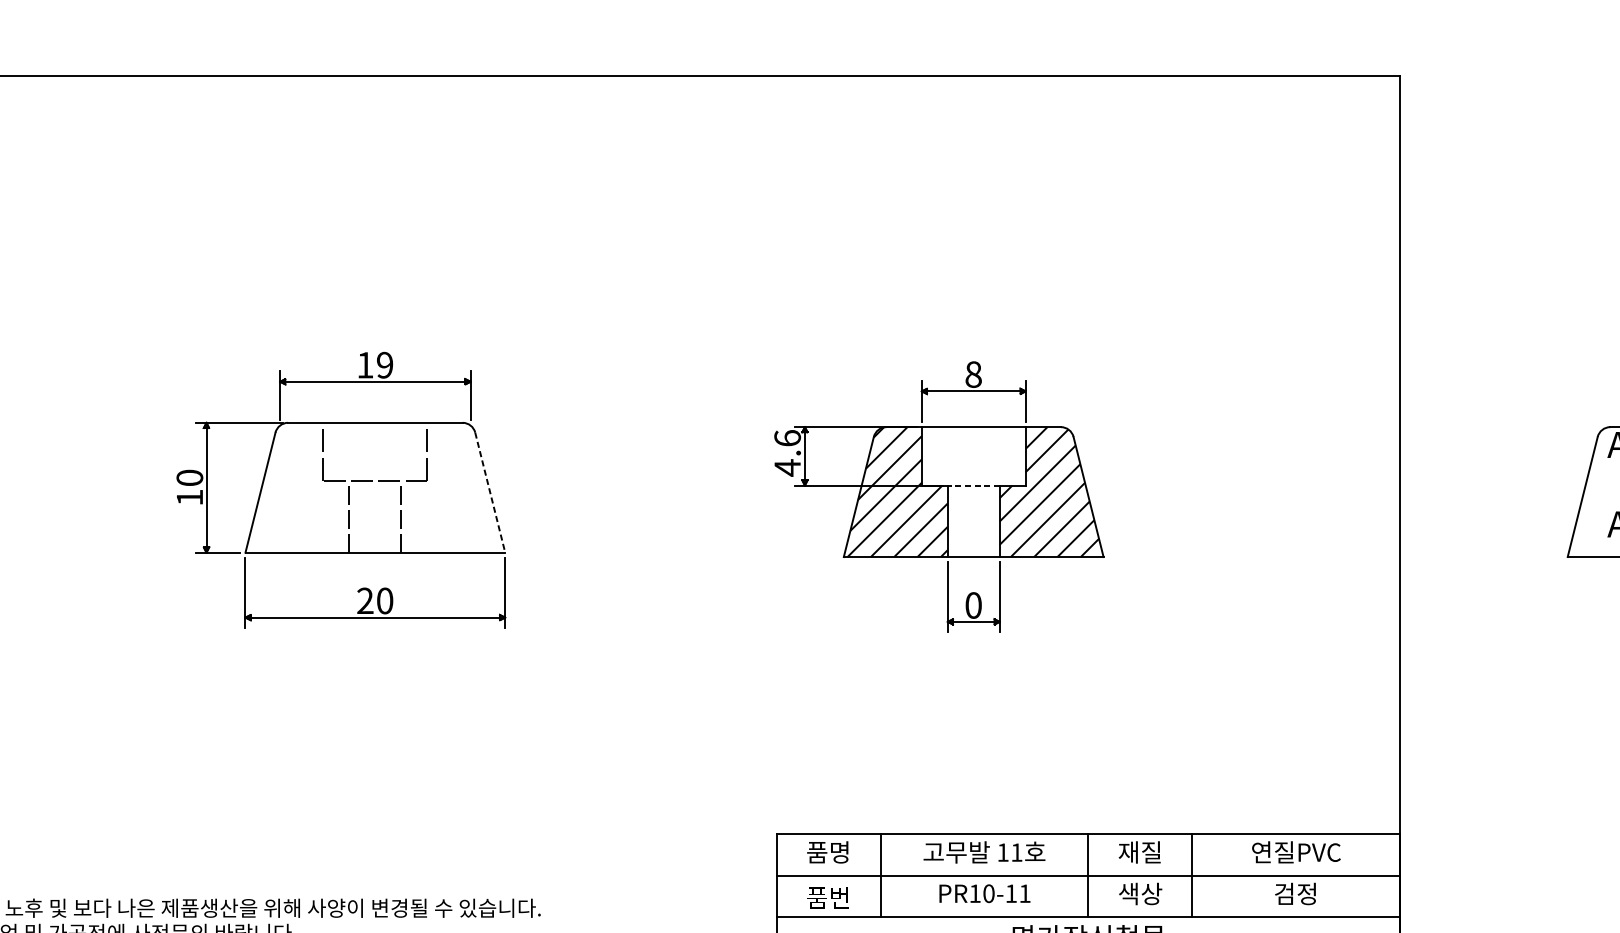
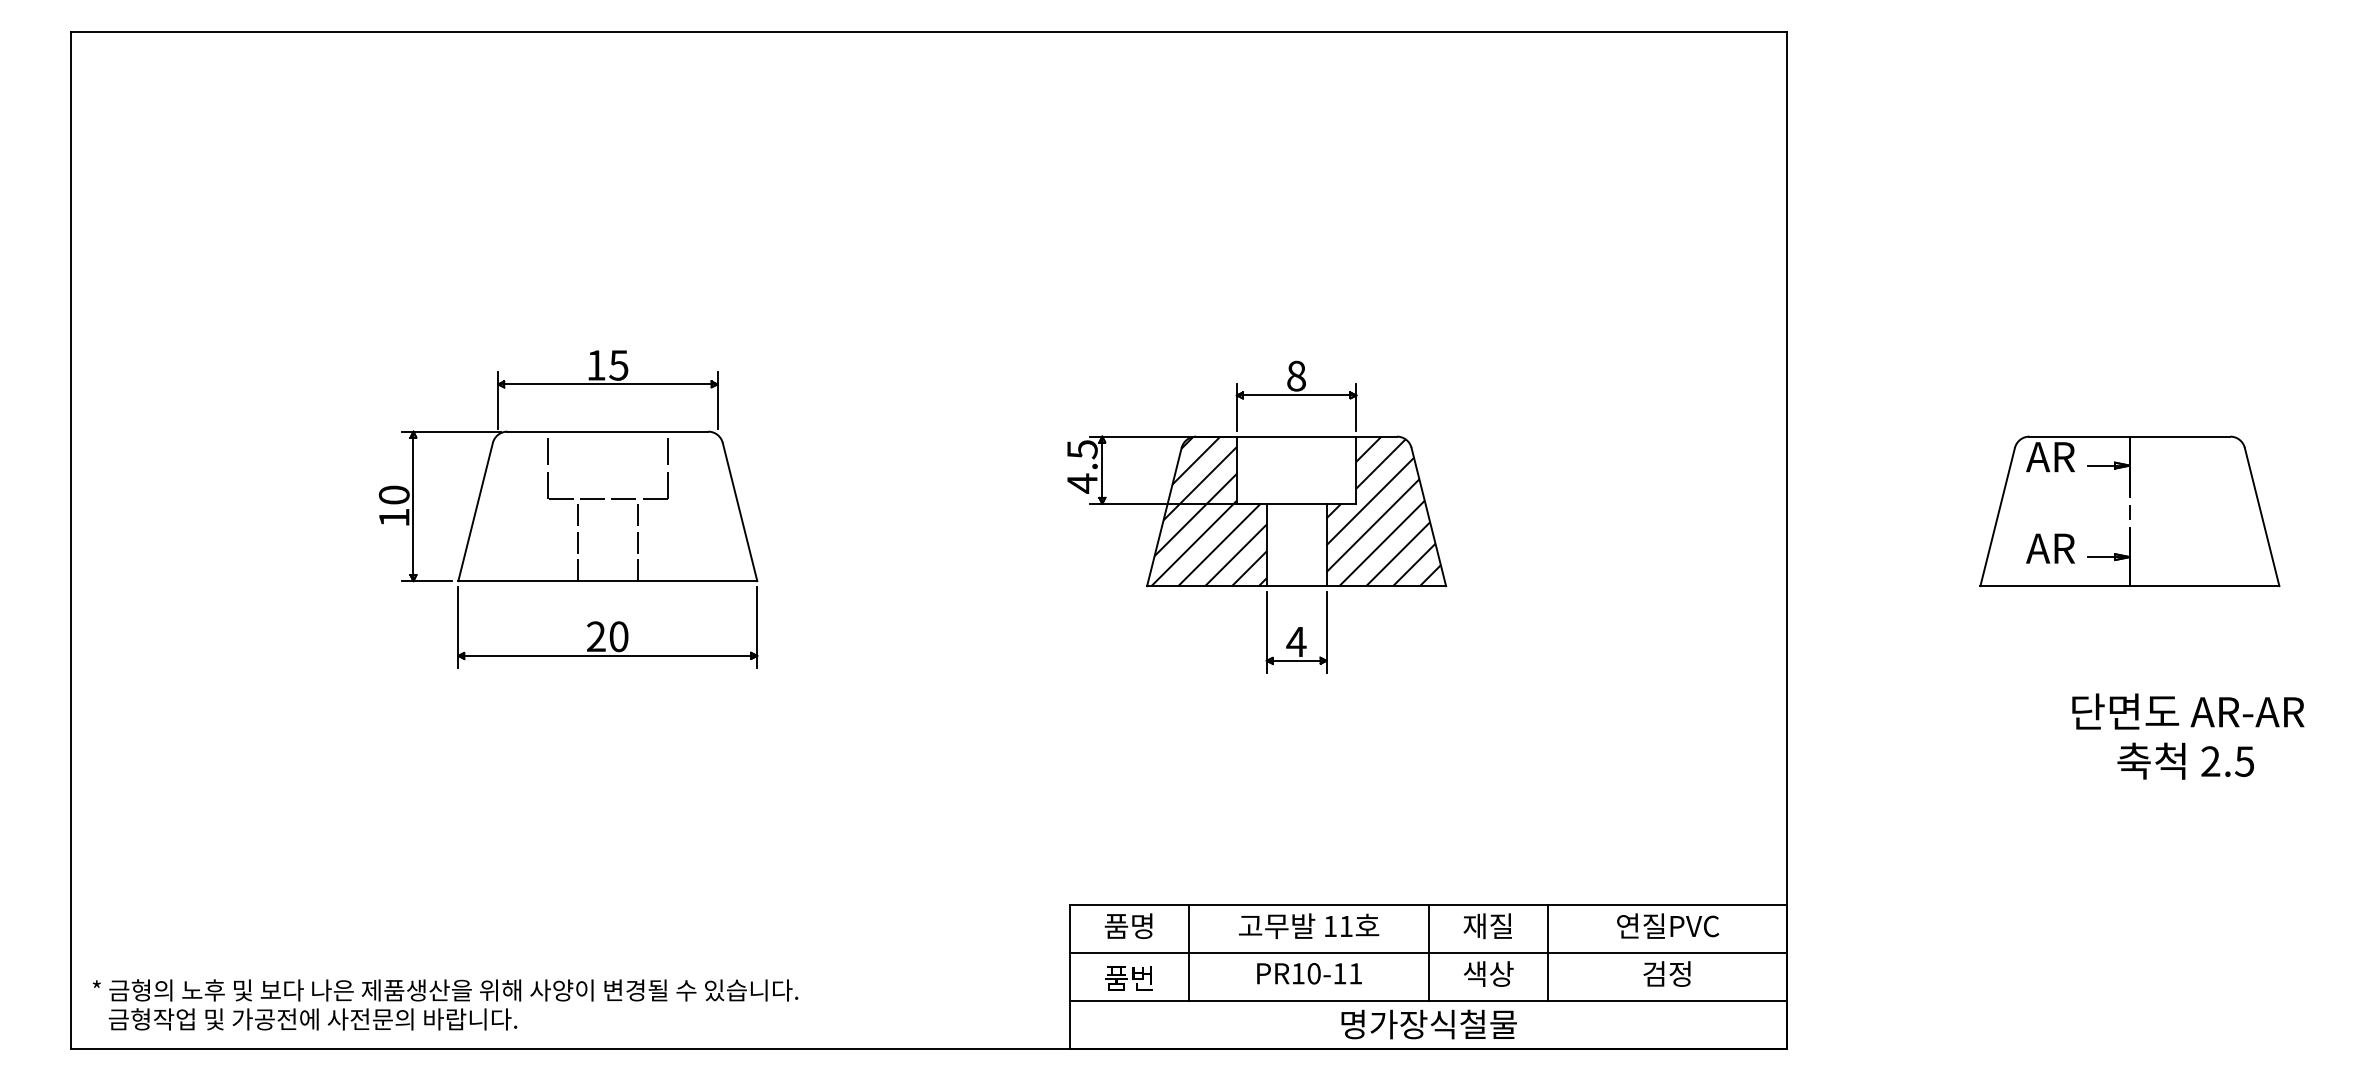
text: (384, 365) -> (618, 365), 19 -> 15
text: (787, 438) -> (1082, 449), 4.6 -> 4.5
line: (973, 485) -> (1296, 503), dashed -> solid
line: (490, 493) -> (740, 512), dashed -> solid
text: (973, 605) -> (1296, 641), 0 -> 4

